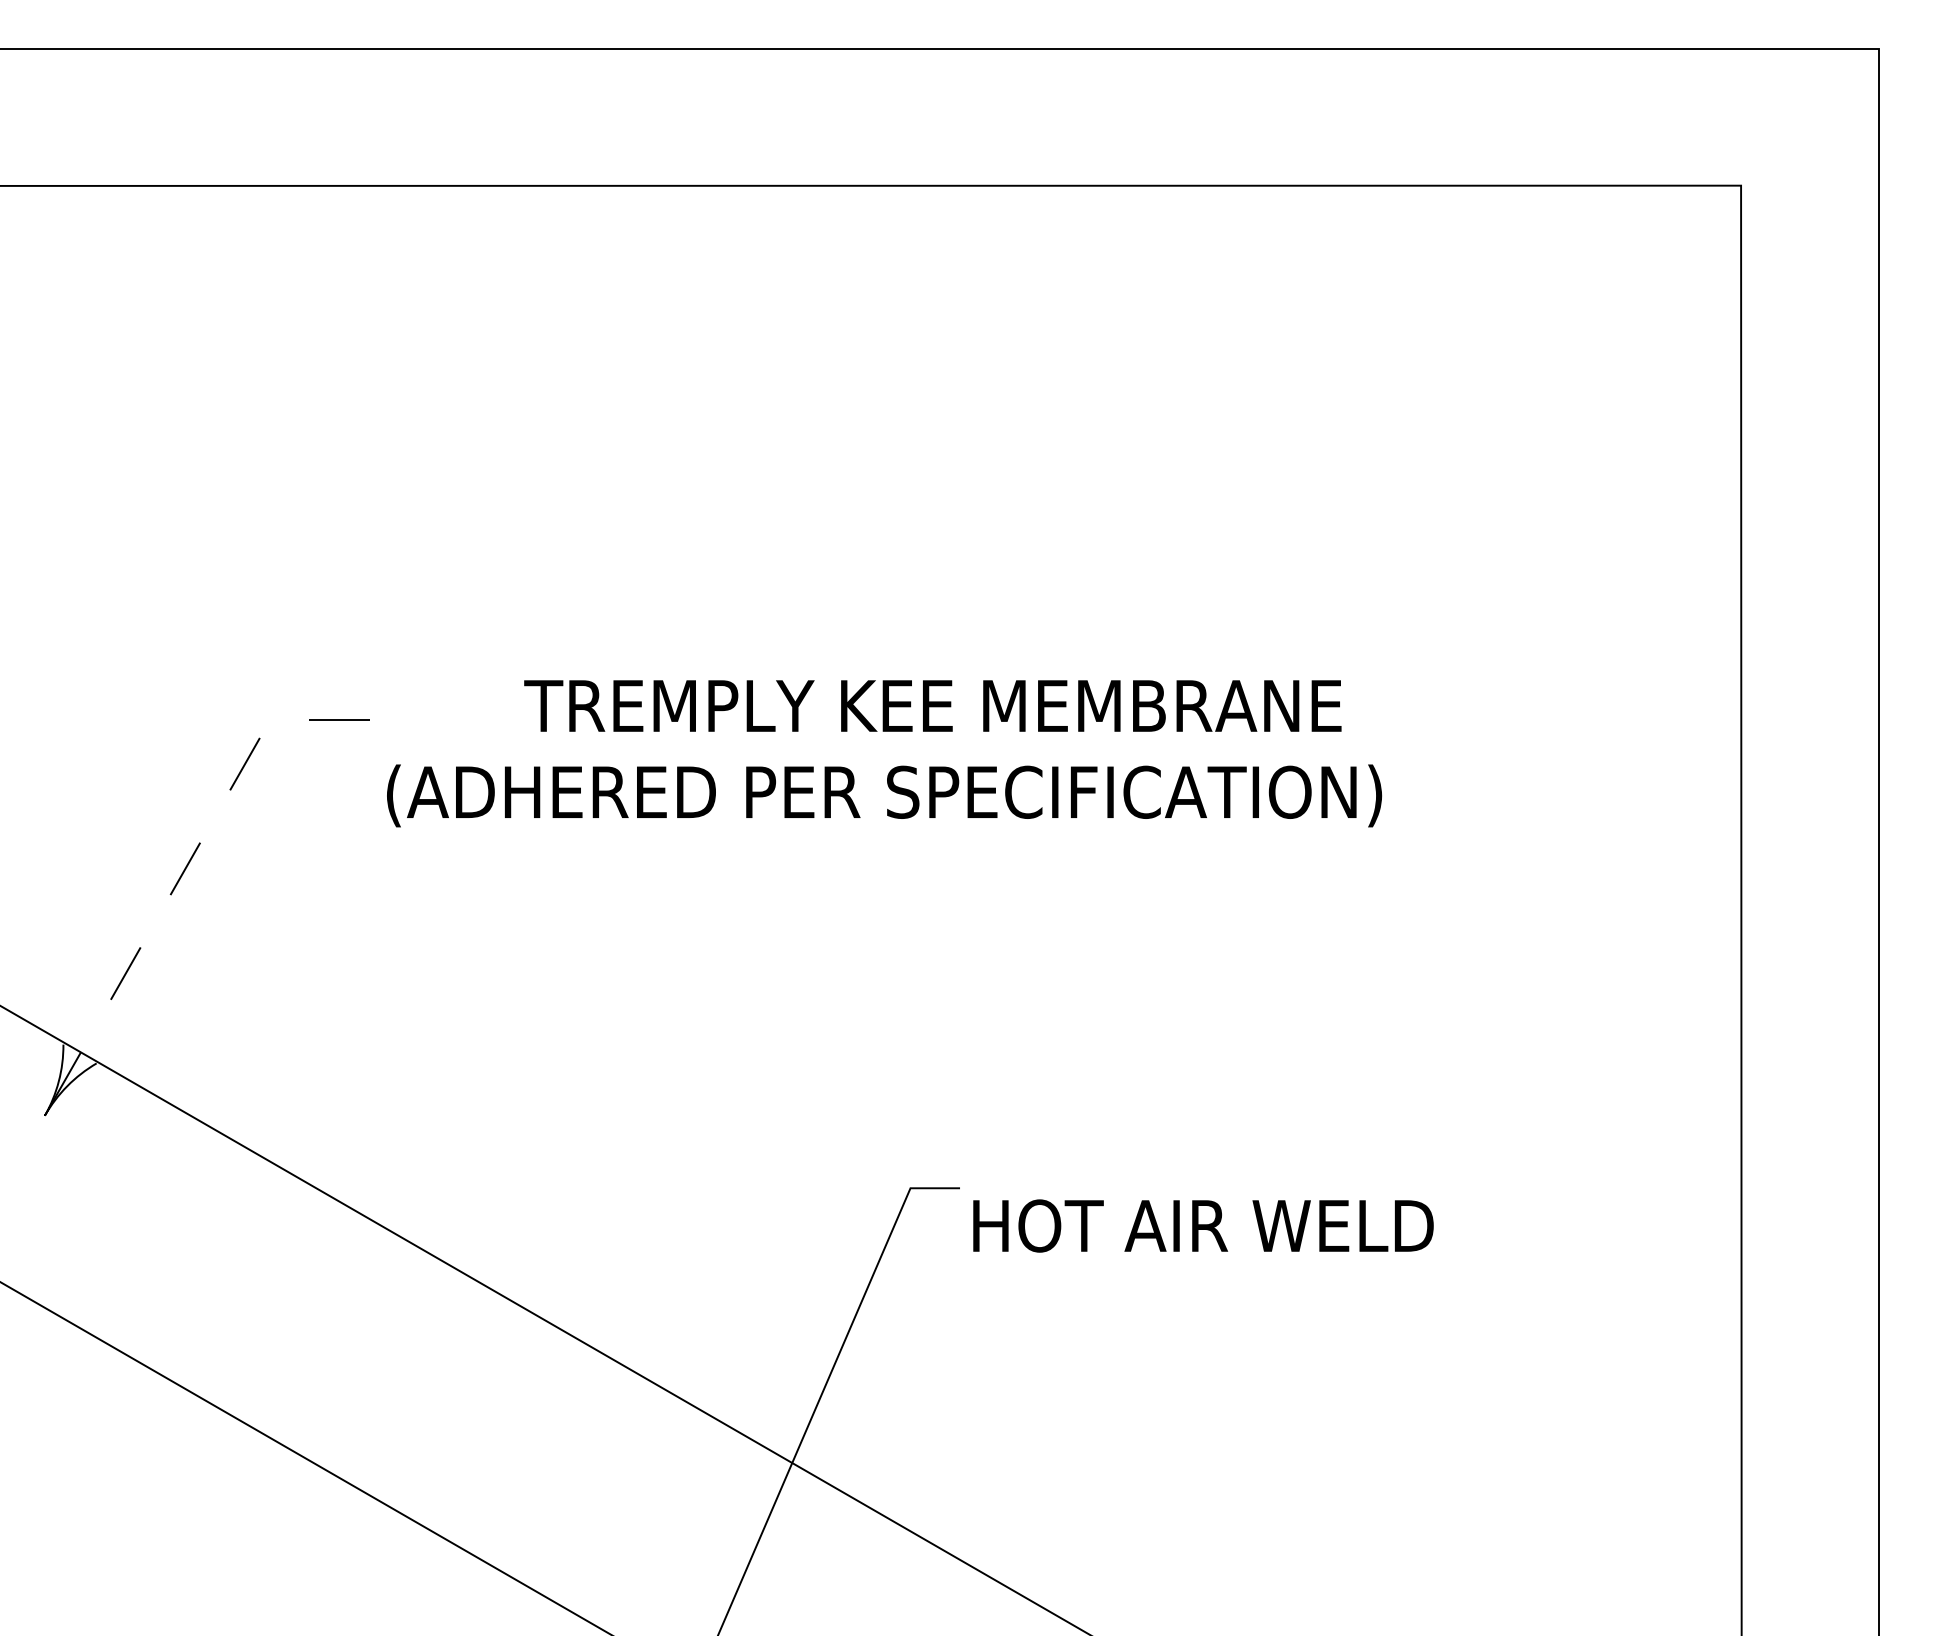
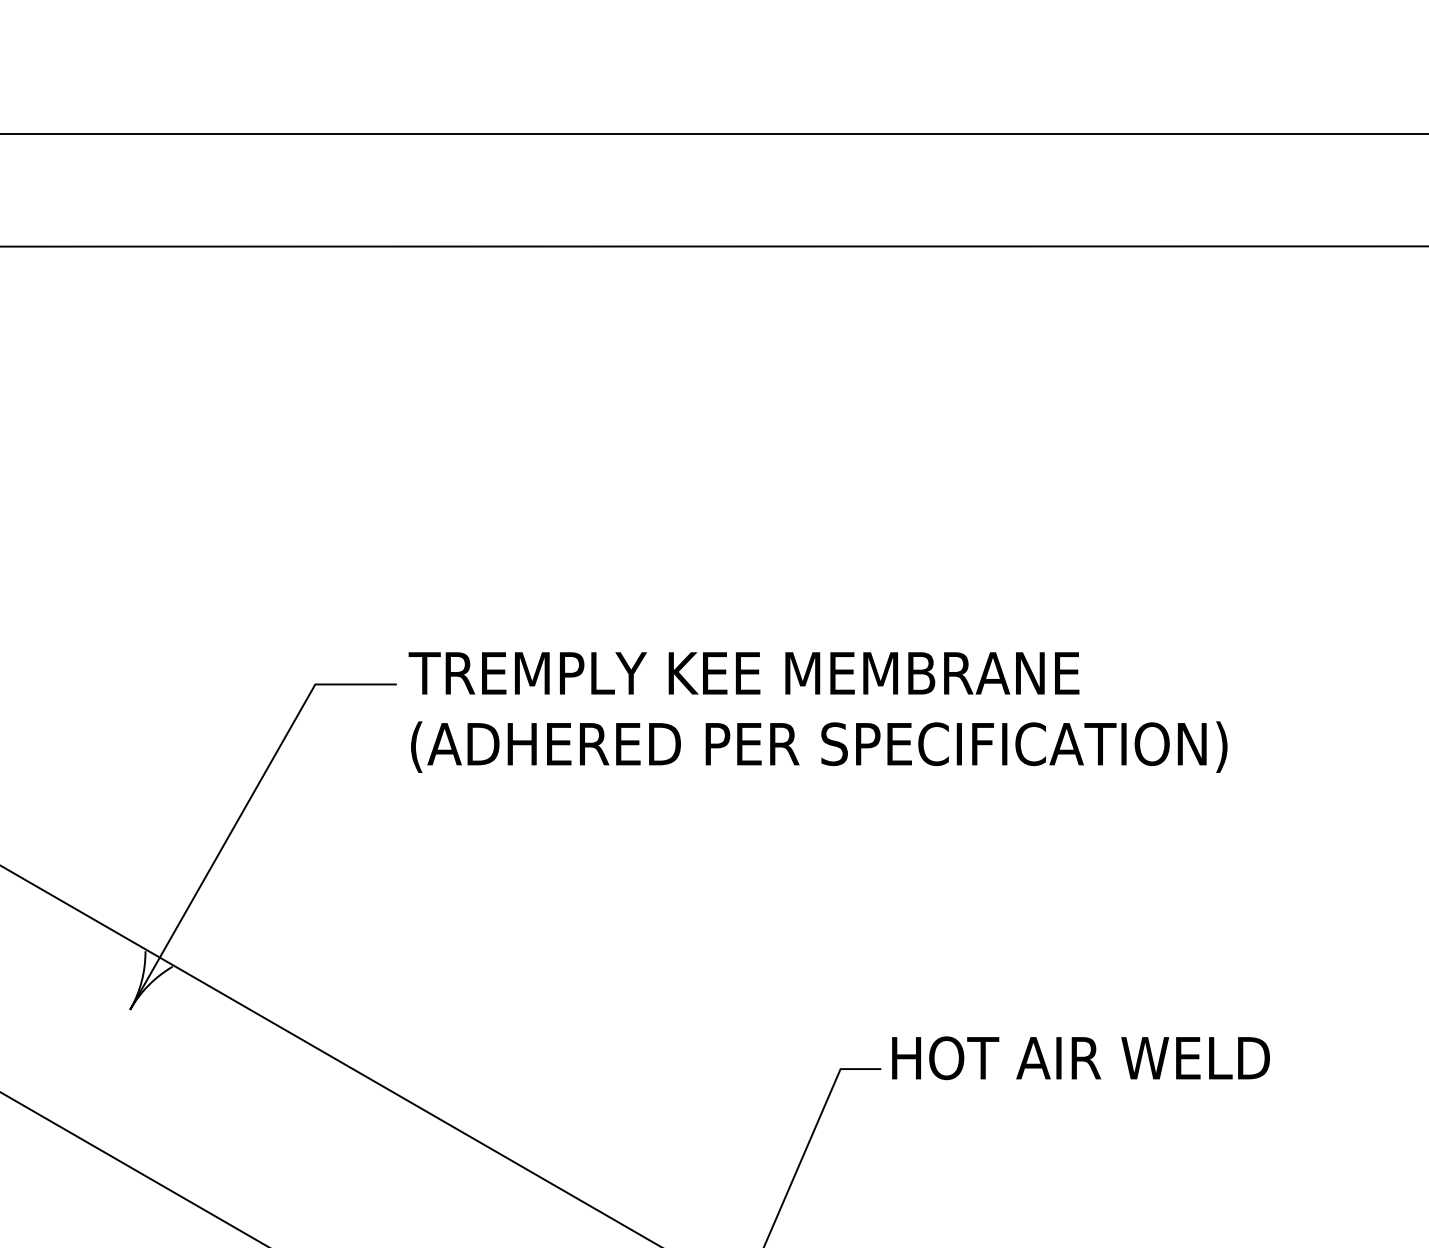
text: (932, 705) -> (743, 672), moved
line: (182, 874) -> (243, 811), dashed -> solid
text: (1203, 1225) -> (1081, 1057), moved

